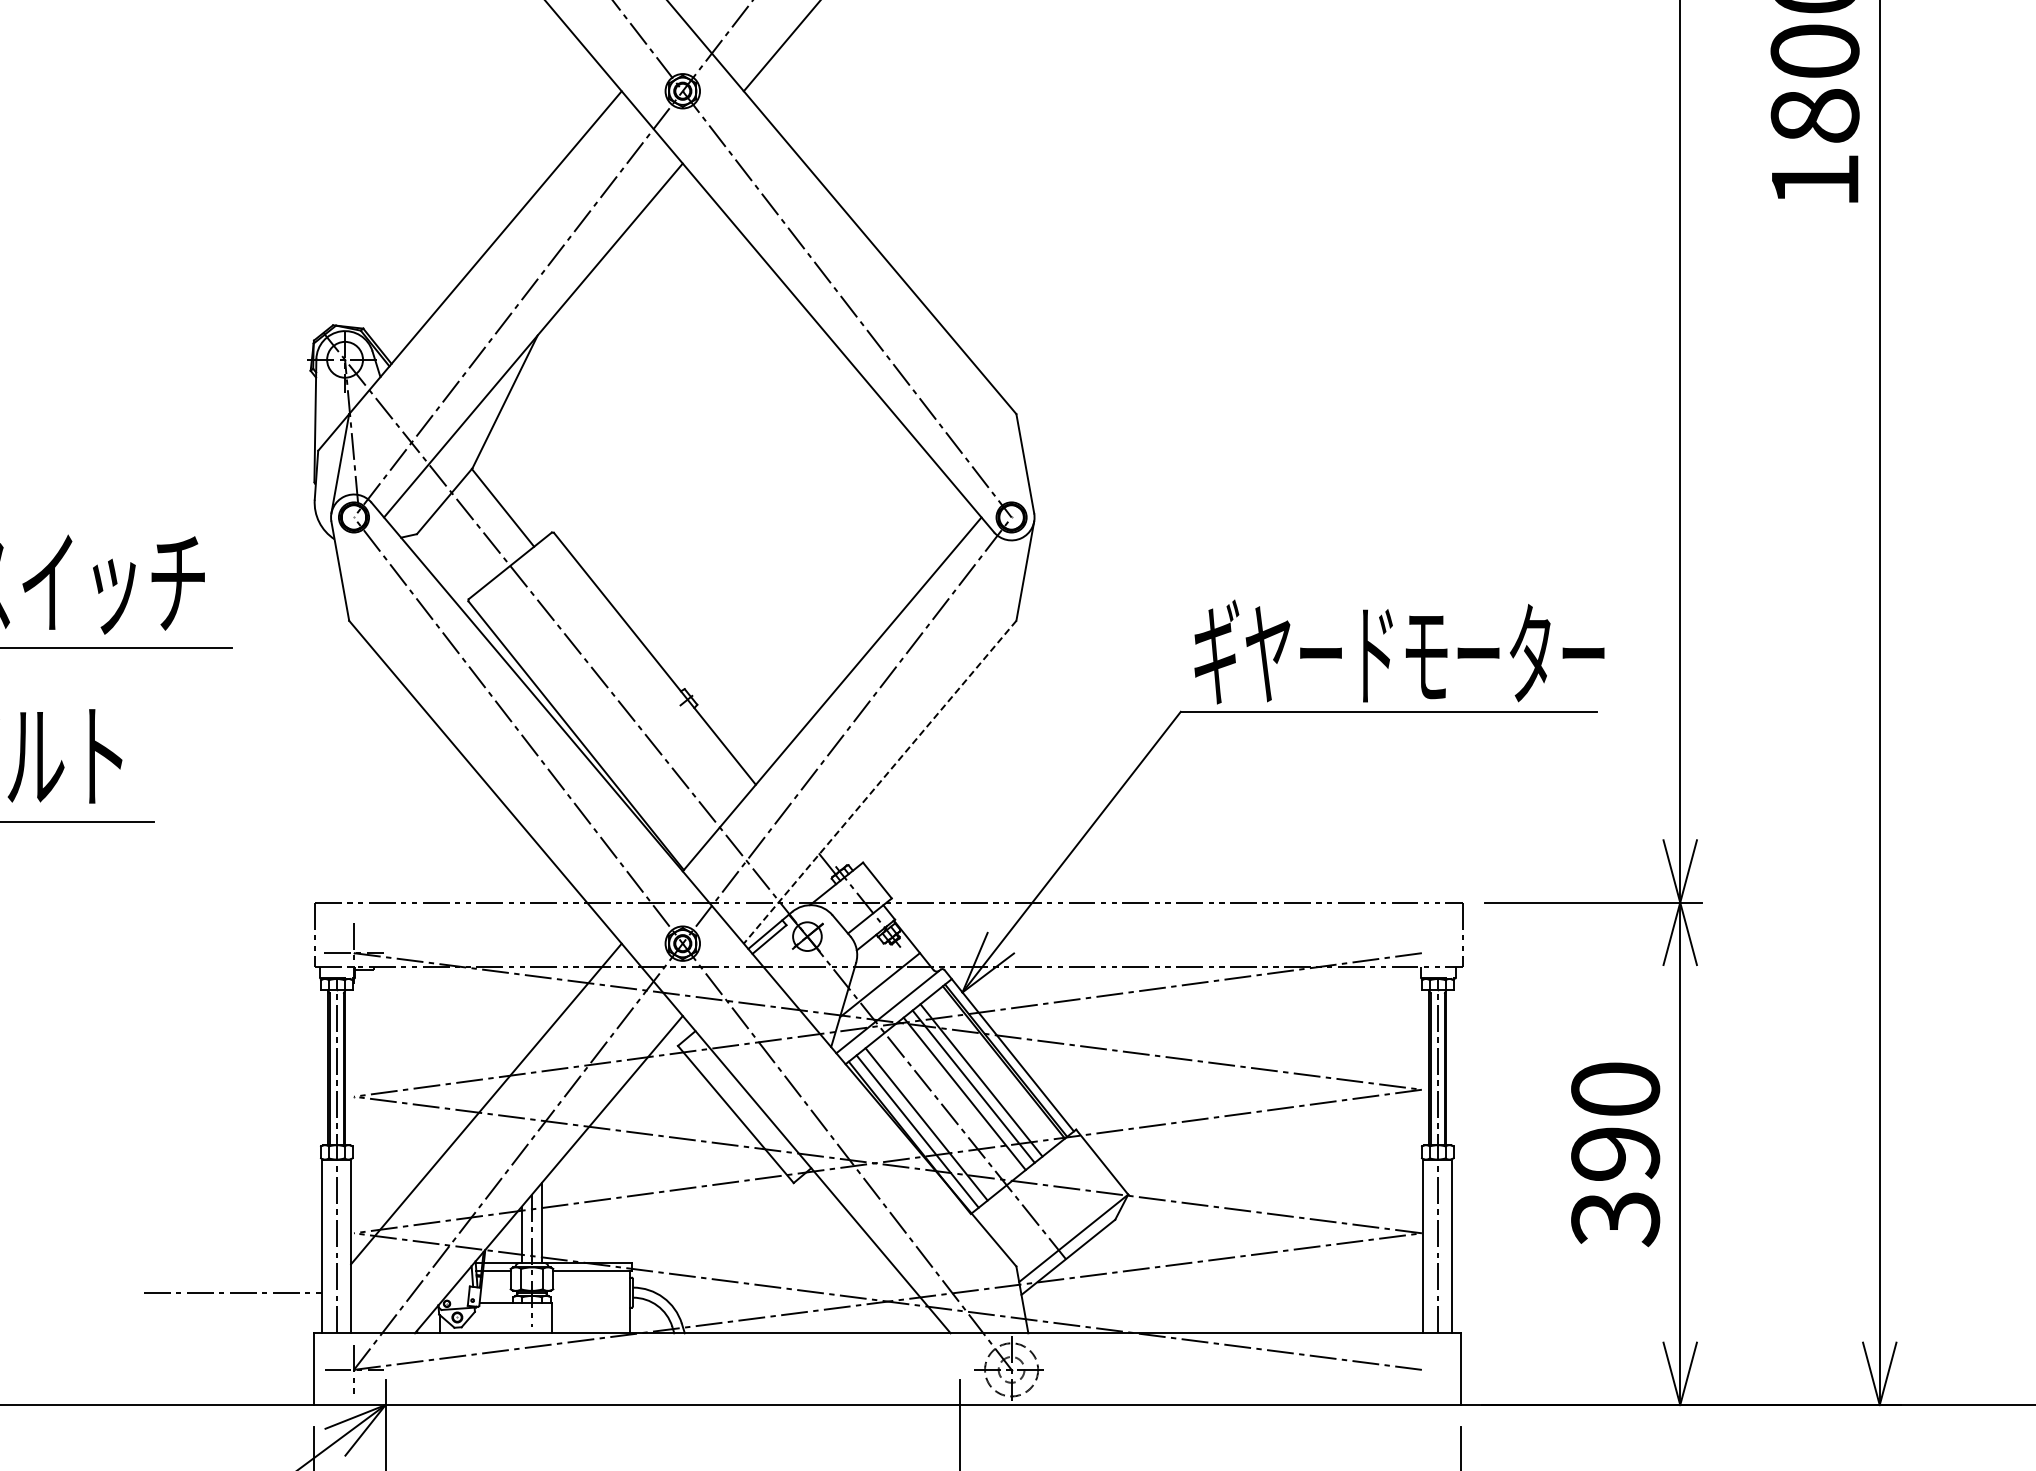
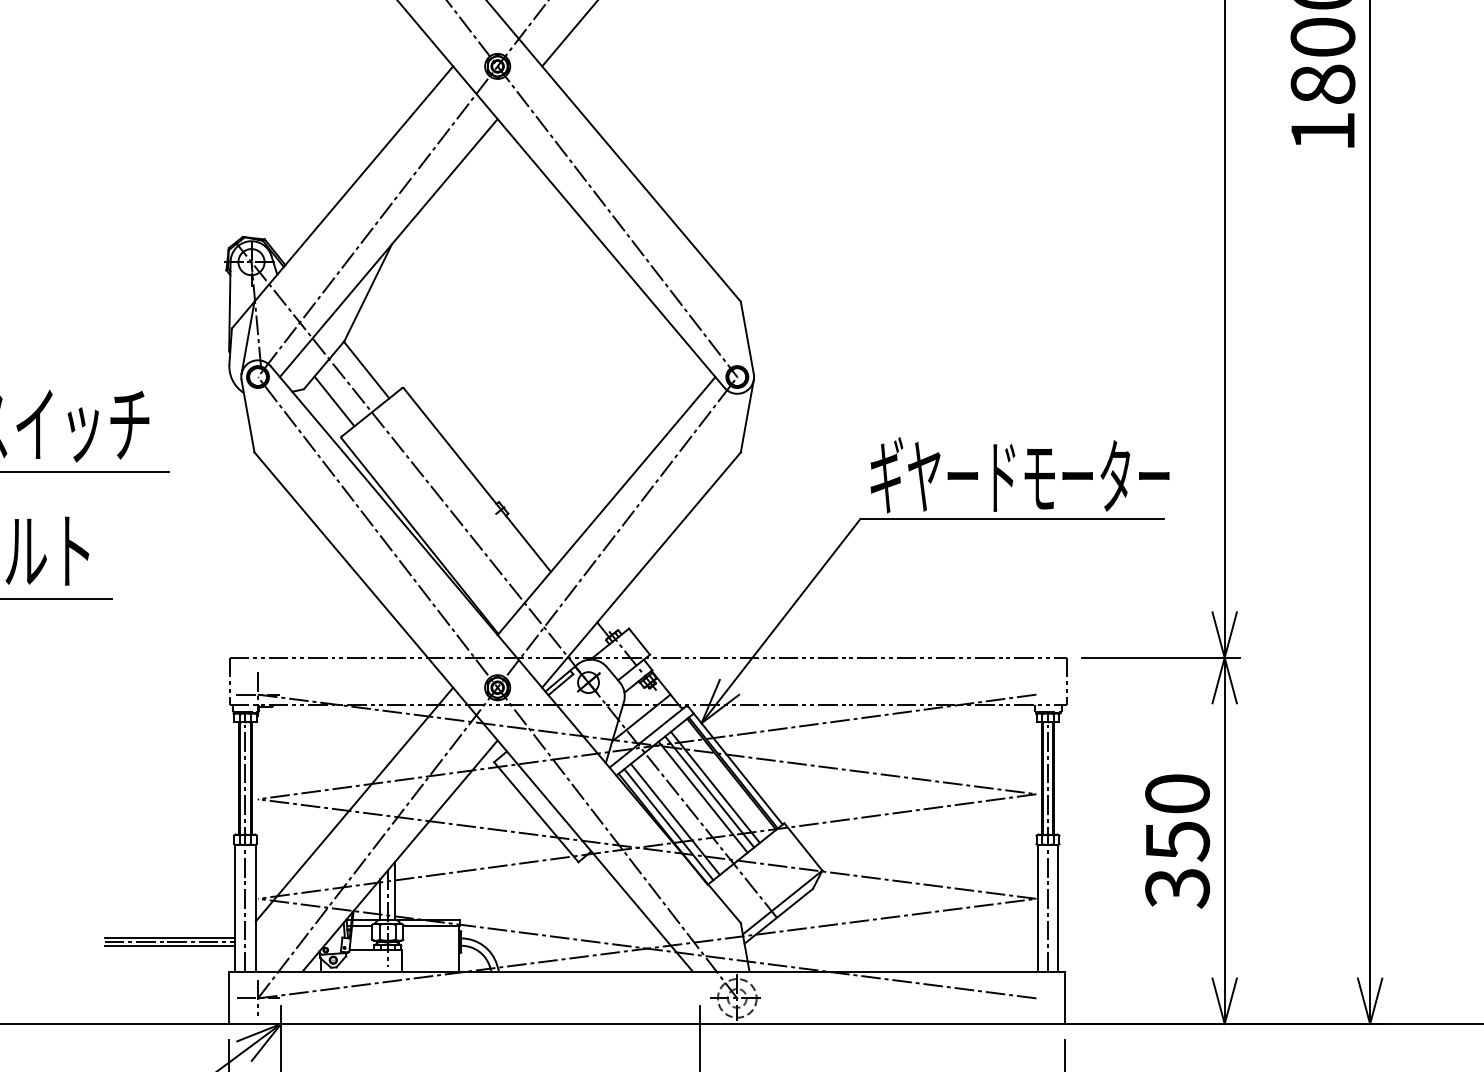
line: (458, 550) -> (334, 401), added
line: (879, 782) -> (641, 570), dashed -> solid
text: (1615, 1154) -> (1177, 841), 390 -> 350
line: (232, 1287) -> (169, 938), added
line: (232, 1298) -> (169, 946), added

